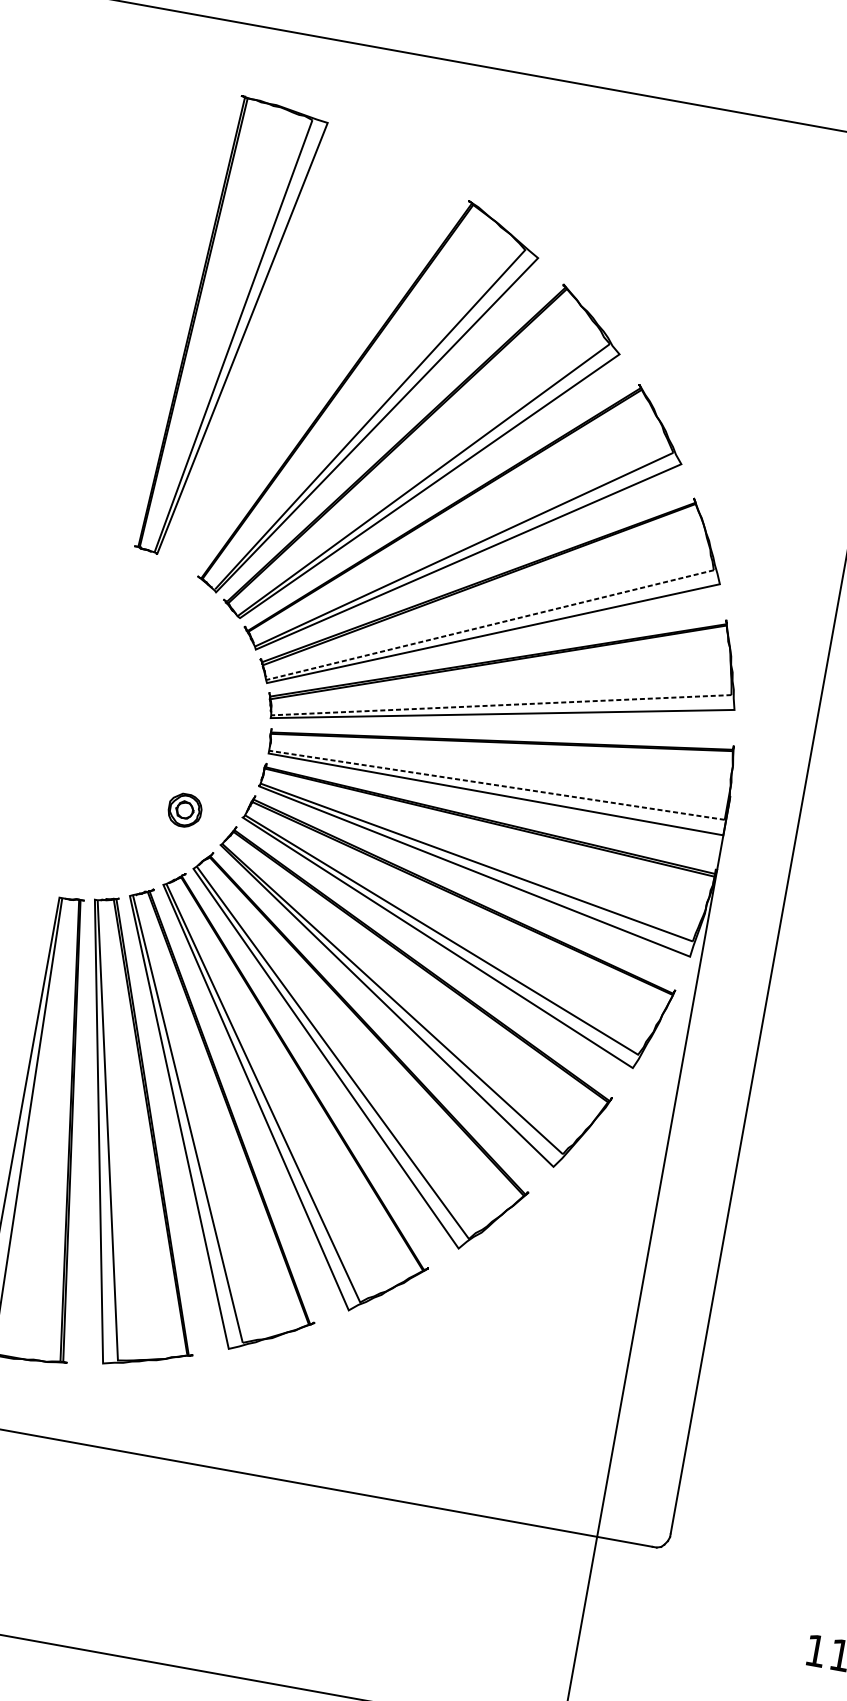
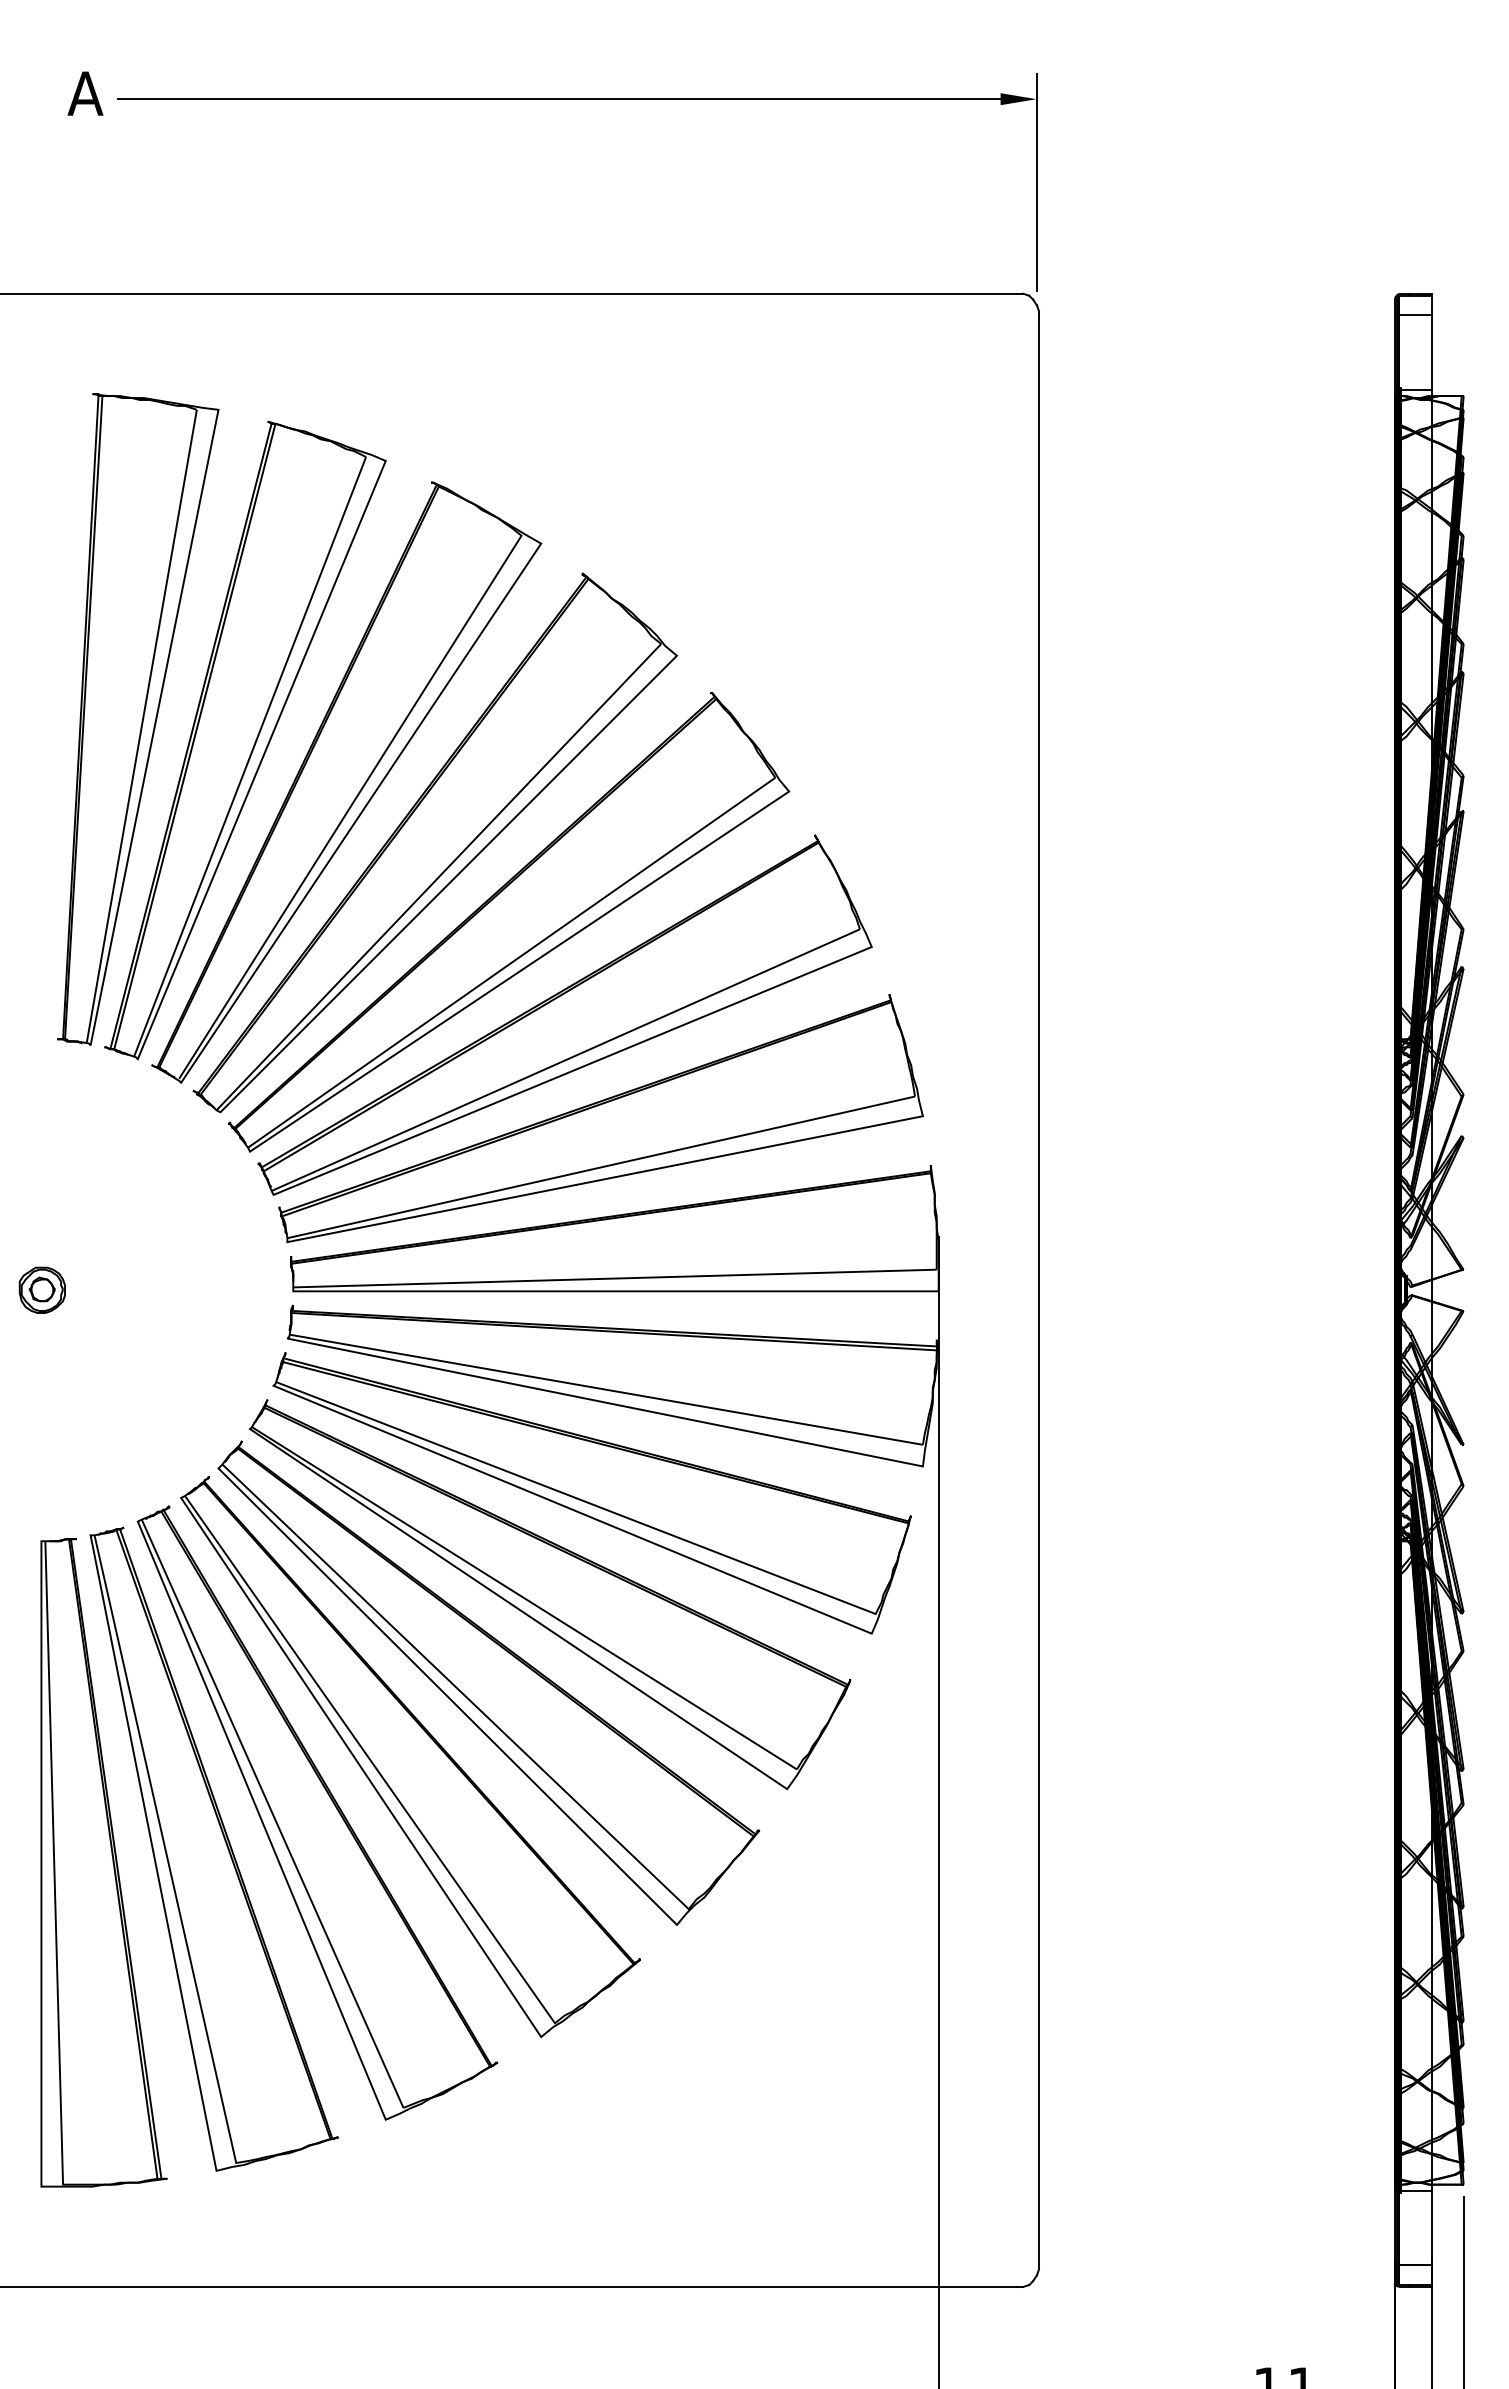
part: (304, 359) -> (245, 740), added
line: (489, 625) -> (565, 1060), dashed -> solid
line: (501, 705) -> (601, 1167), dashed -> solid
line: (497, 785) -> (615, 1278), dashed -> solid
part: (184, 809) -> (41, 1289), moved

